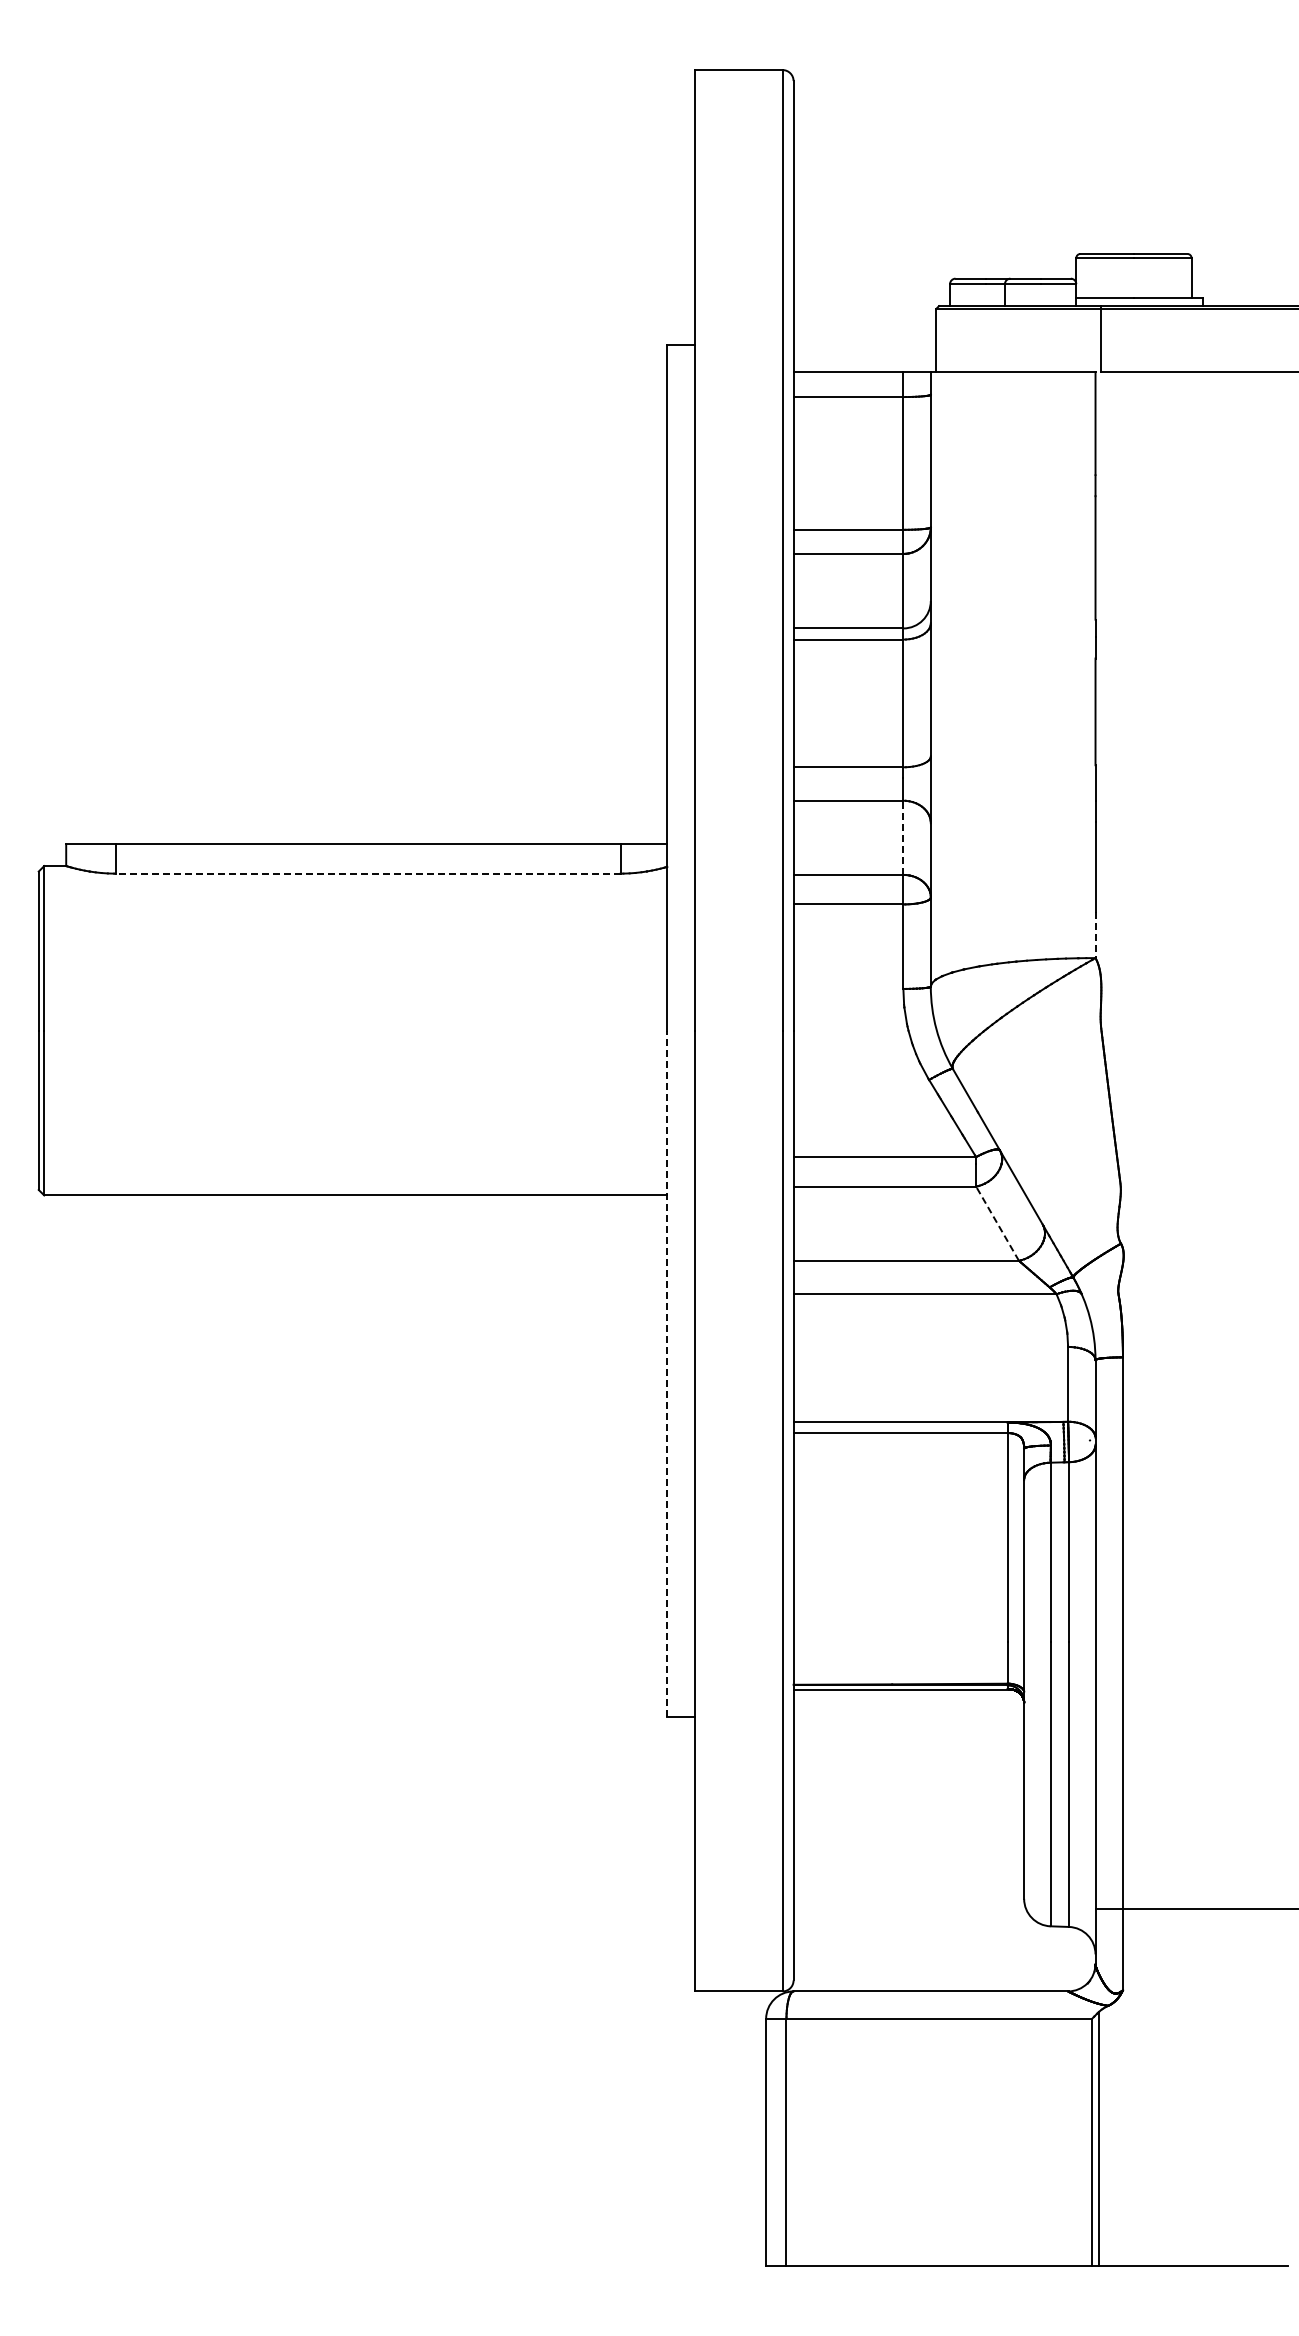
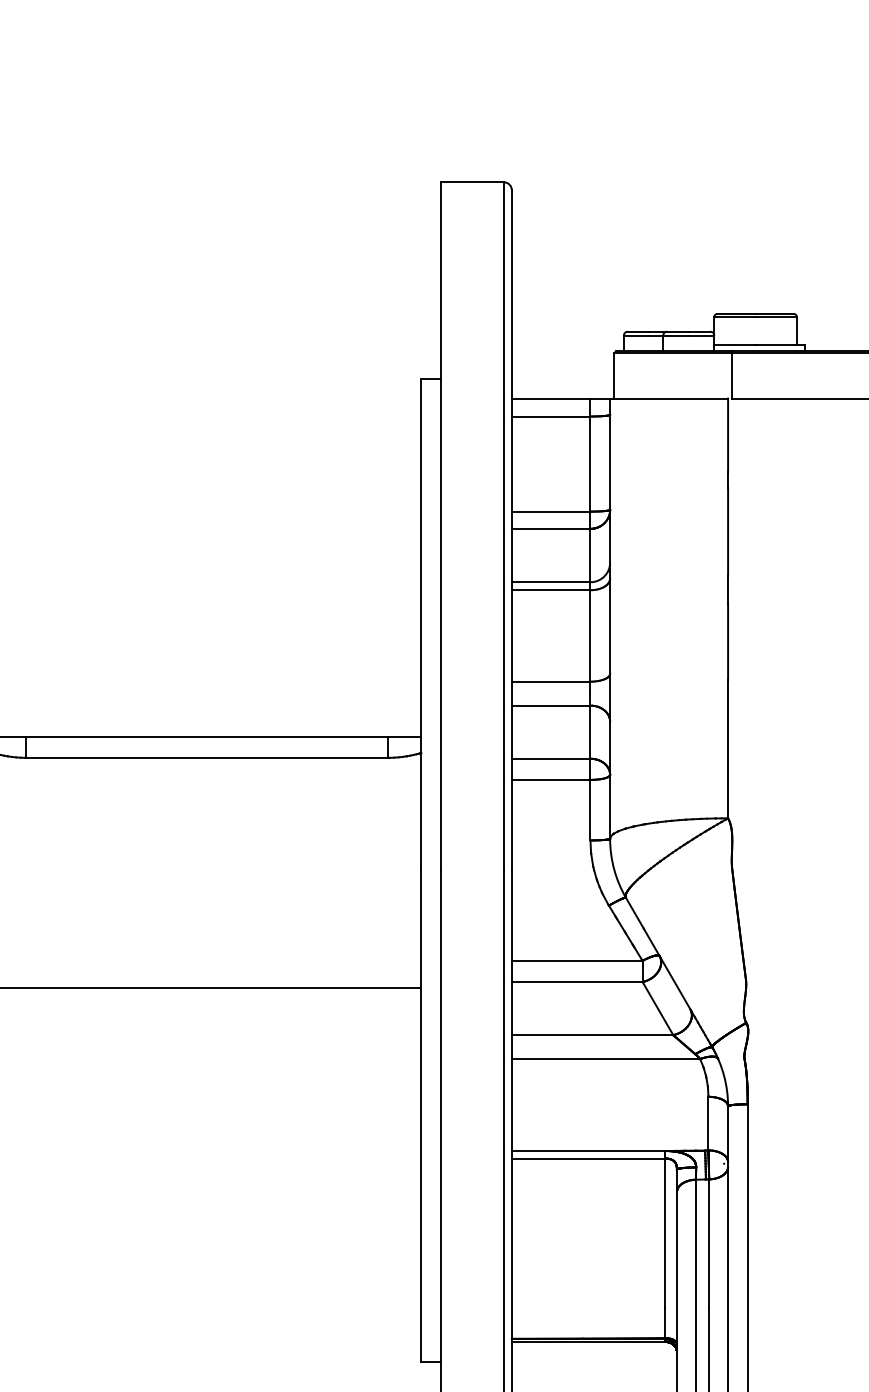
line: (903, 837) -> (590, 731), dashed -> solid
line: (368, 873) -> (207, 757), dashed -> solid
line: (1095, 935) -> (728, 802), dashed -> solid
line: (997, 1223) -> (657, 1008), dashed -> solid
line: (667, 1373) -> (421, 1115), dashed -> solid

